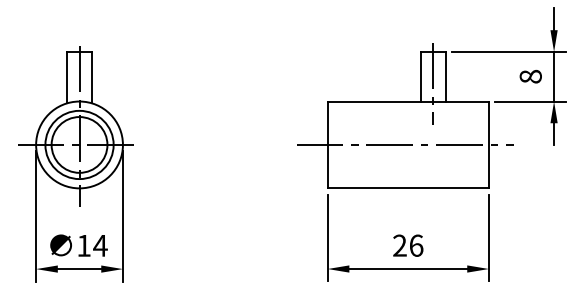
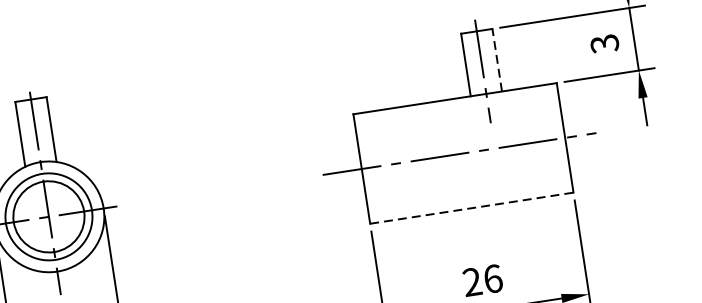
line: (445, 76) -> (497, 59), solid -> dashed
text: (530, 76) -> (604, 43), 8 -> 3
line: (408, 188) -> (472, 208), solid -> dashed

